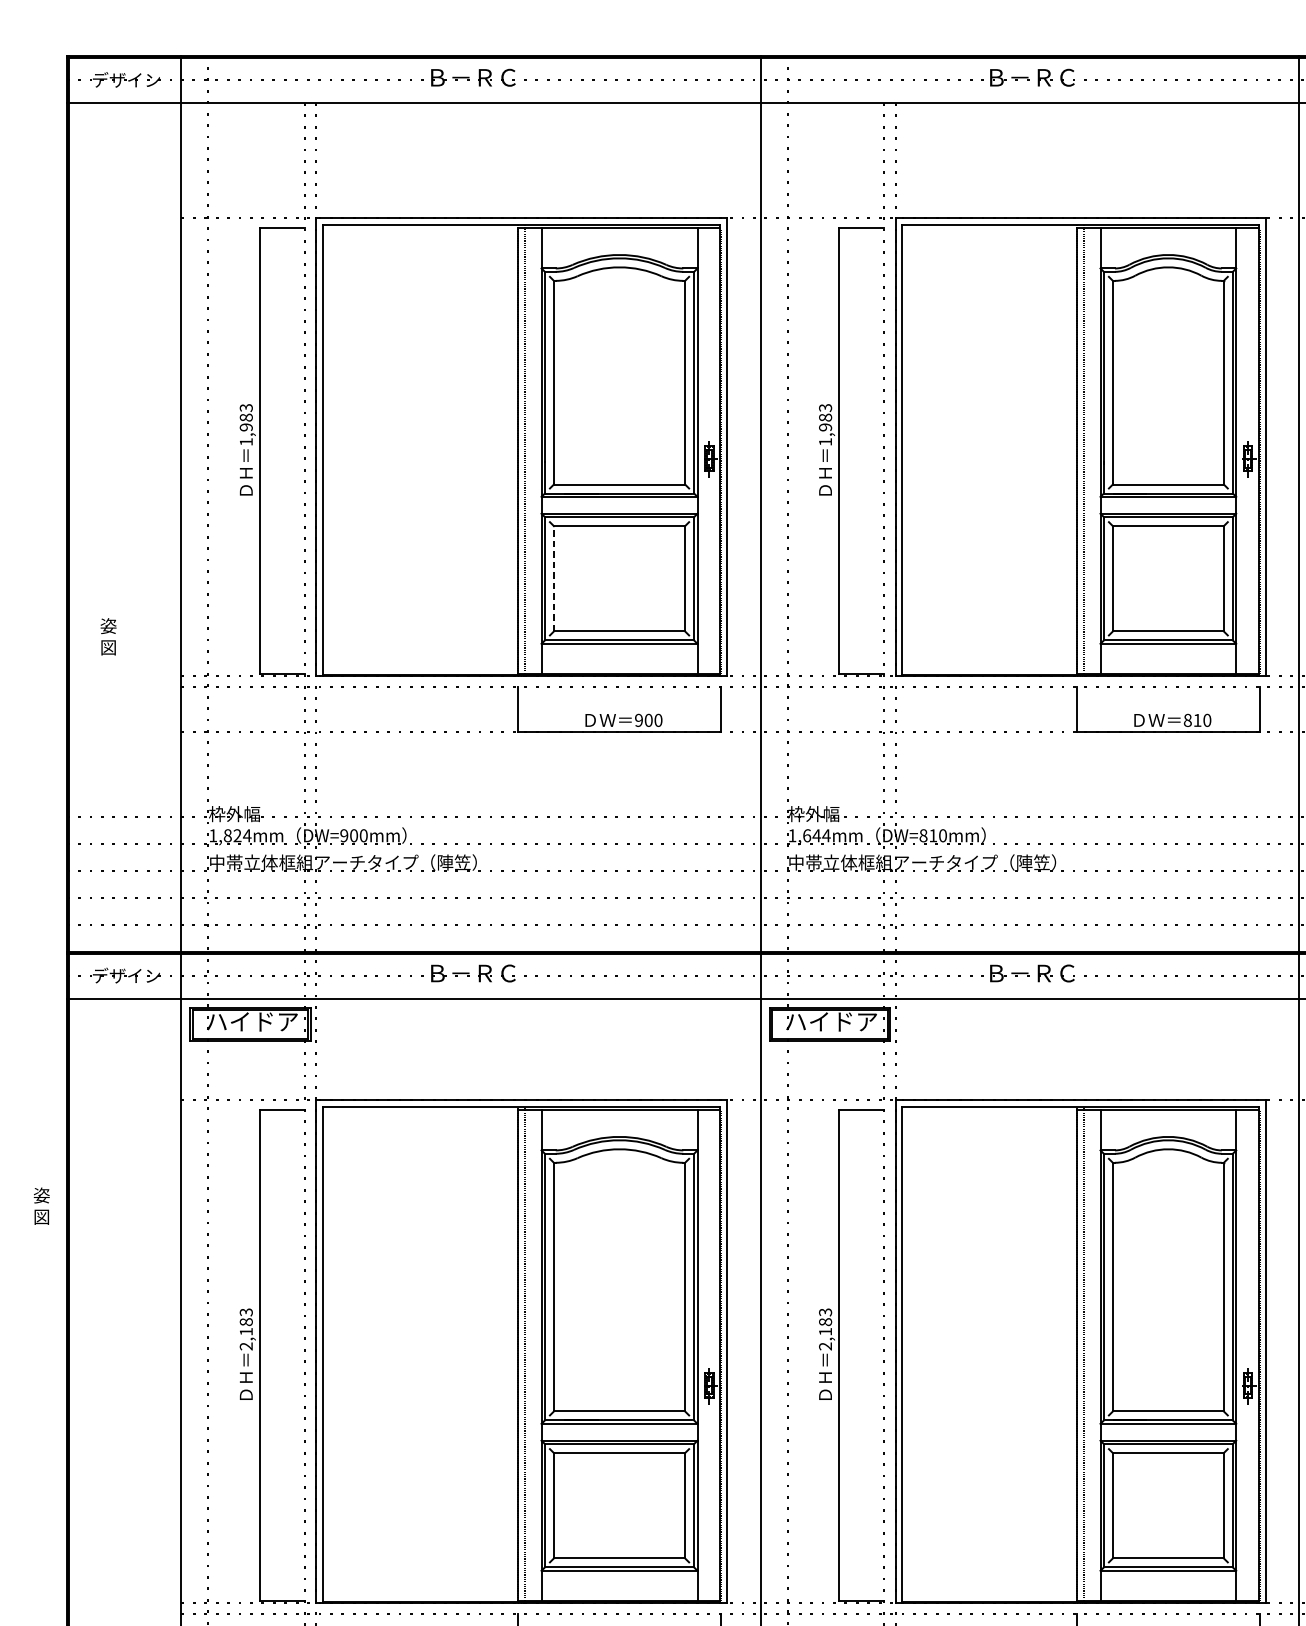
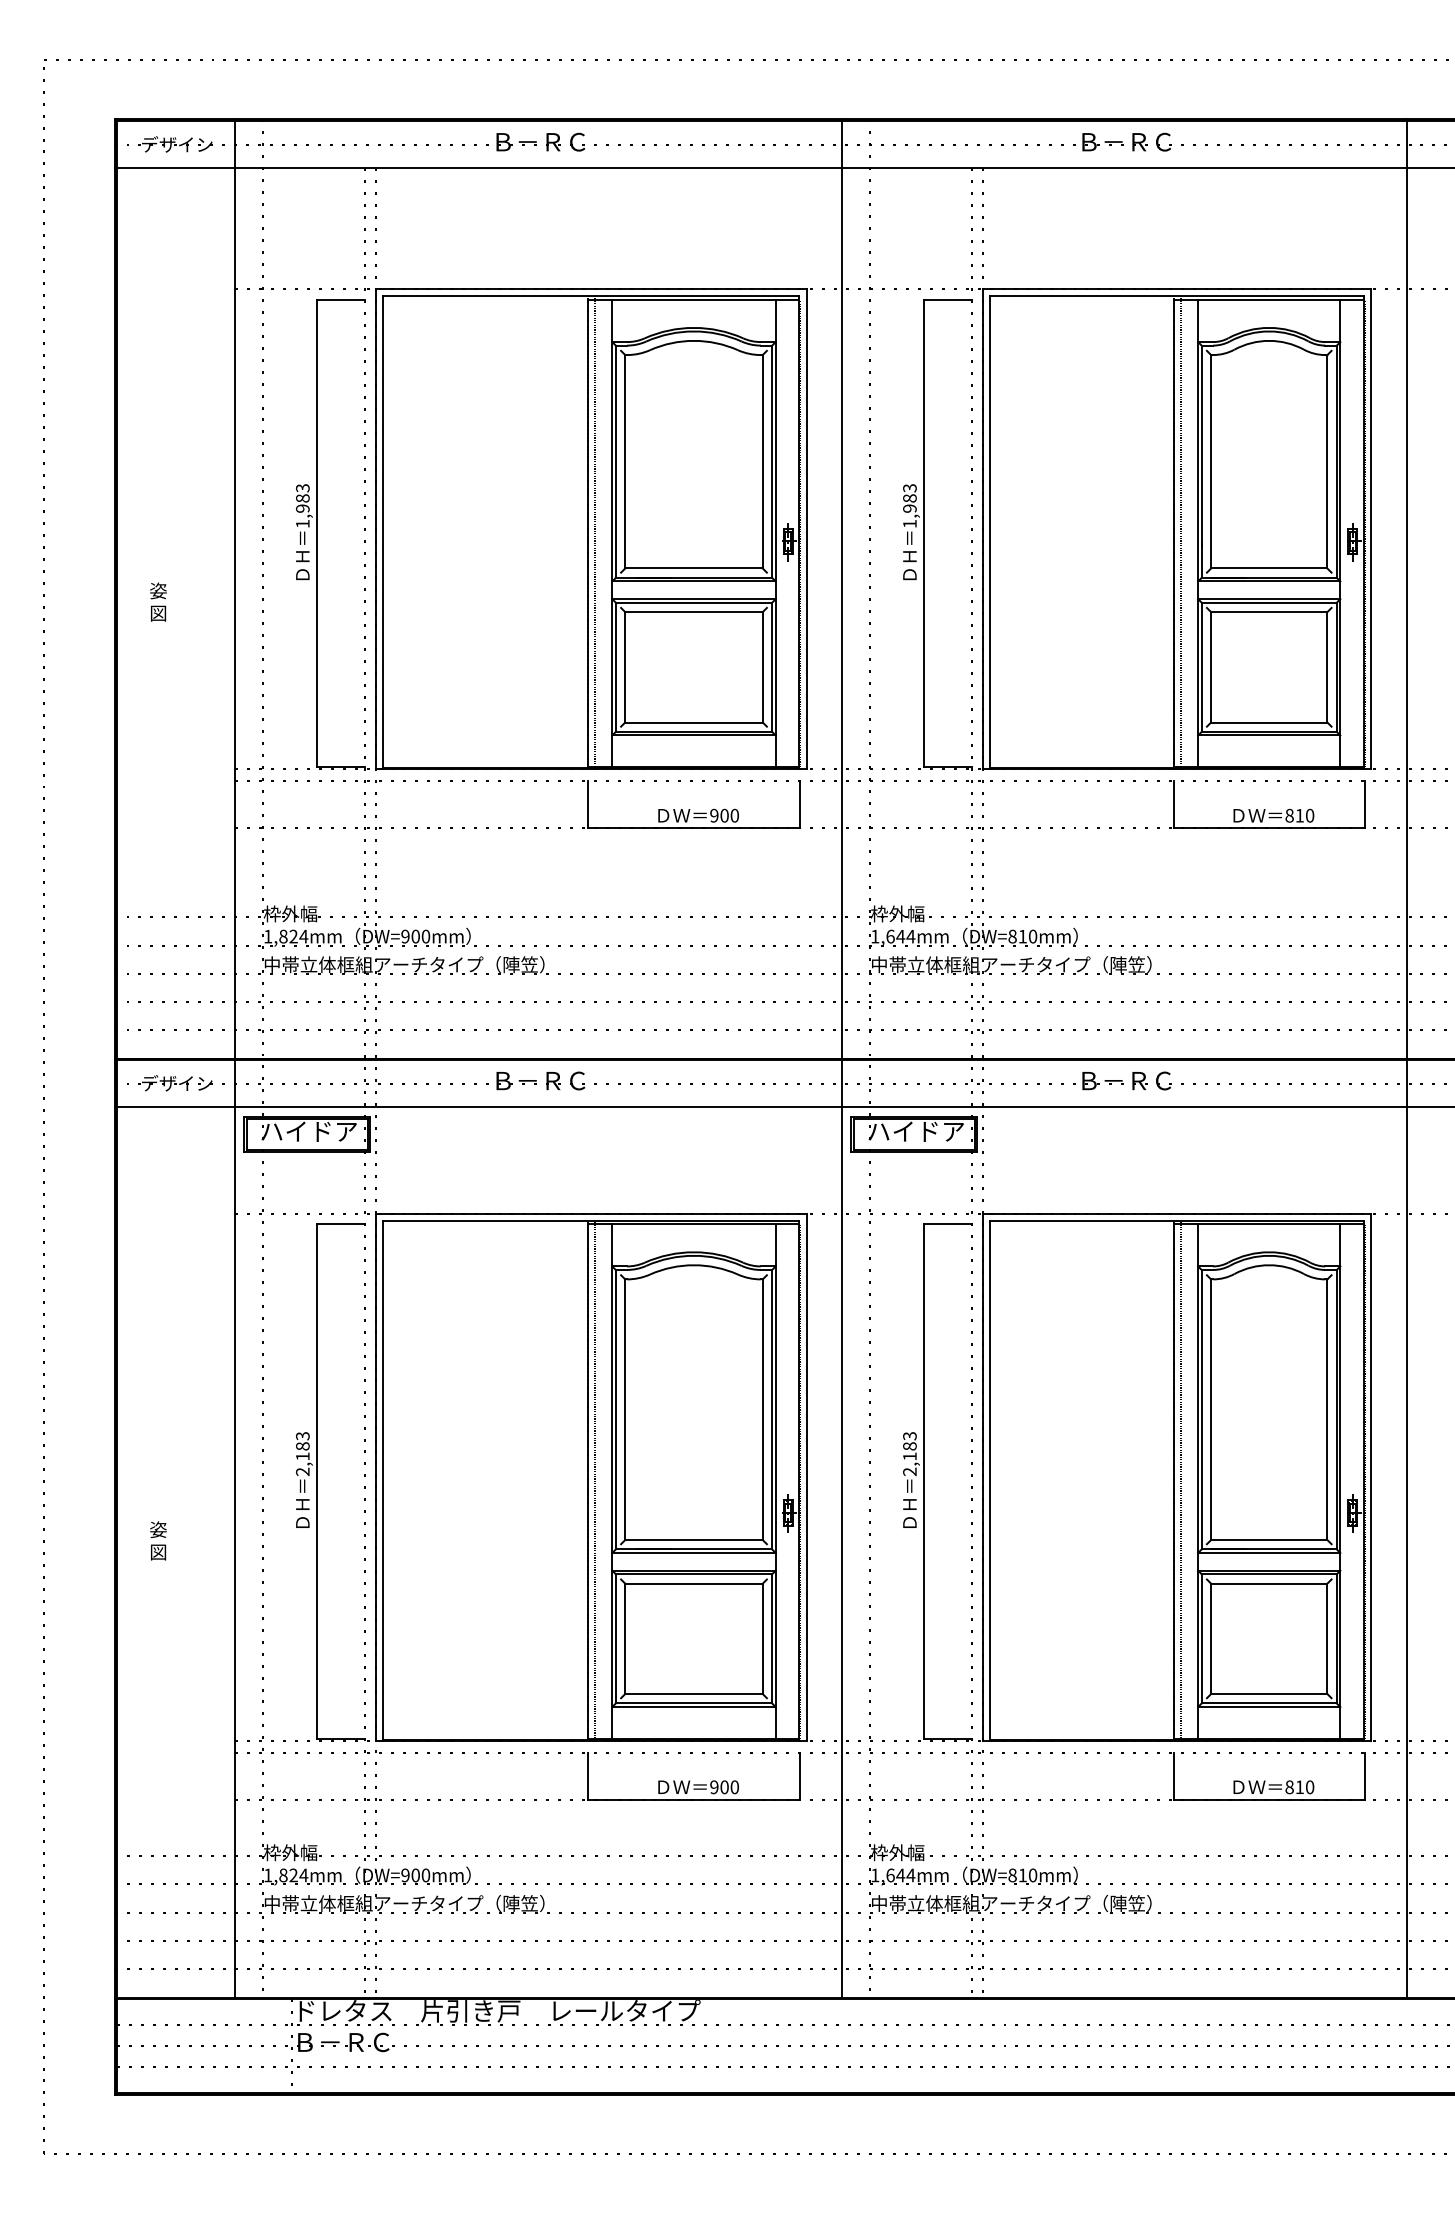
line: (554, 578) -> (625, 666), dashed -> solid
text: (108, 636) -> (158, 601), moved
text: (41, 1205) -> (158, 1540), moved

